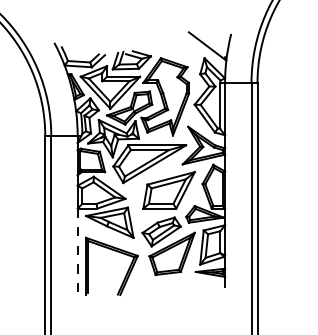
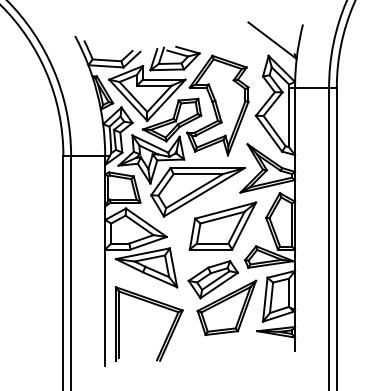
line: (77, 254) -> (104, 308), dashed -> solid

